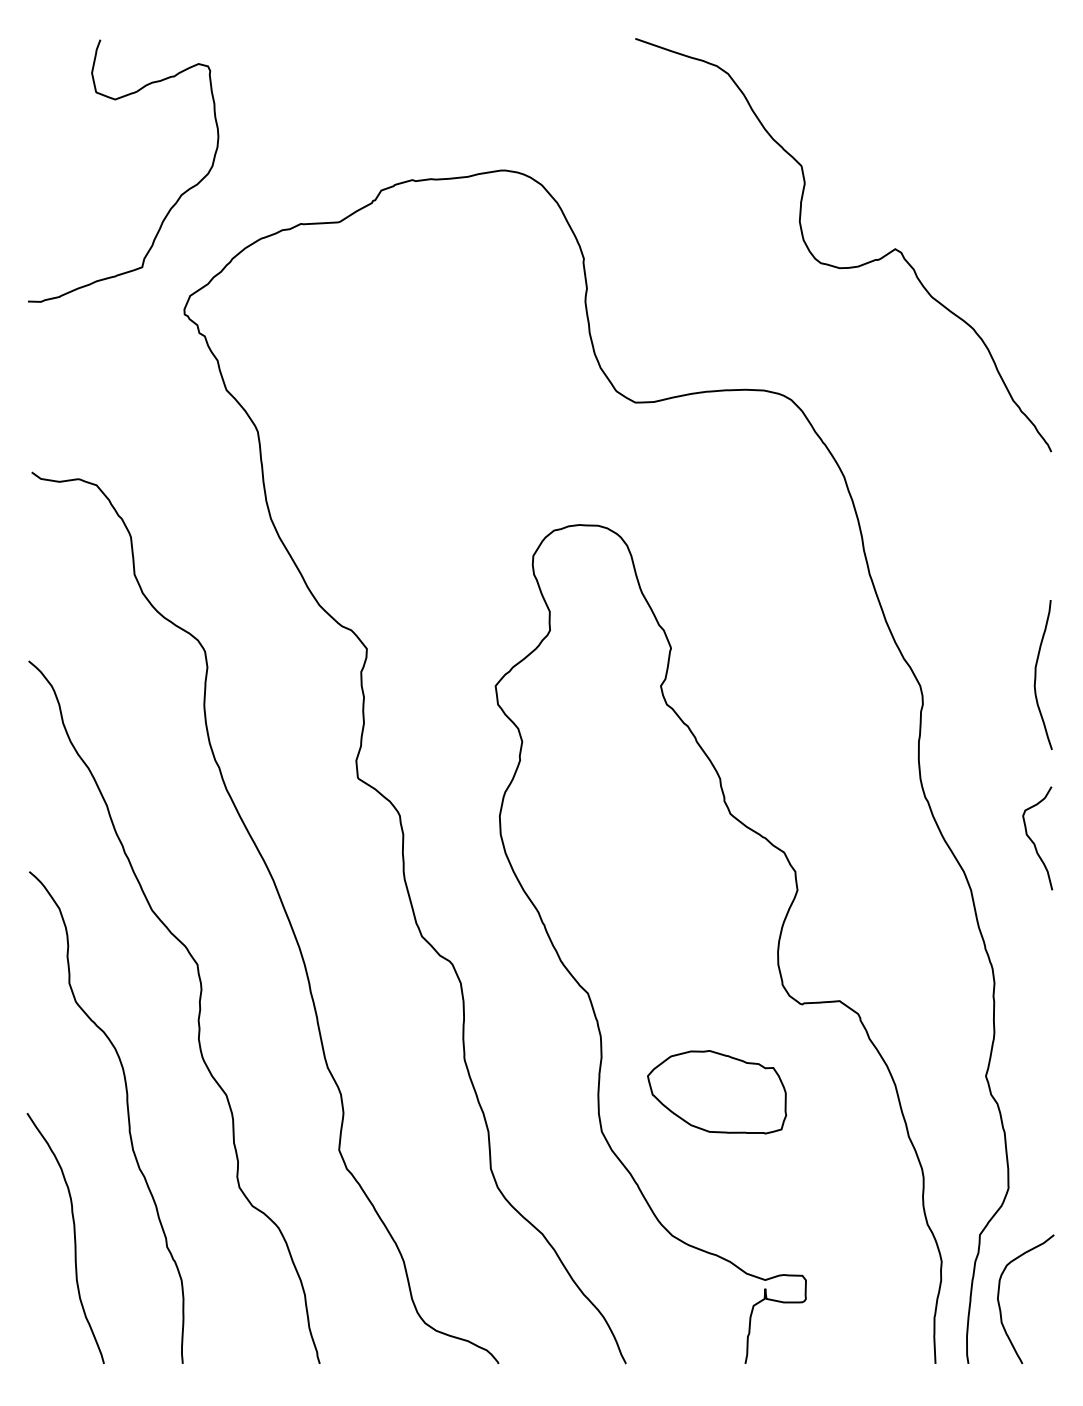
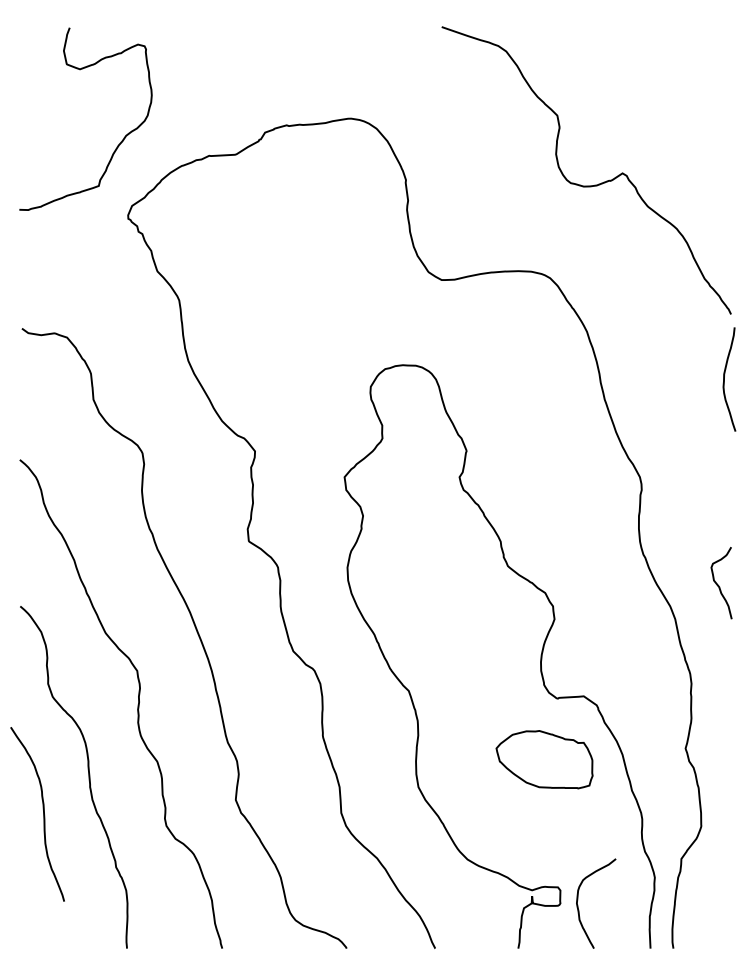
curve: (1036, 674) -> (724, 379), moved
part: (716, 1091) -> (544, 759), moved
curve: (74, 1238) -> (43, 814), moved
curve: (1000, 1301) -> (578, 905), moved

